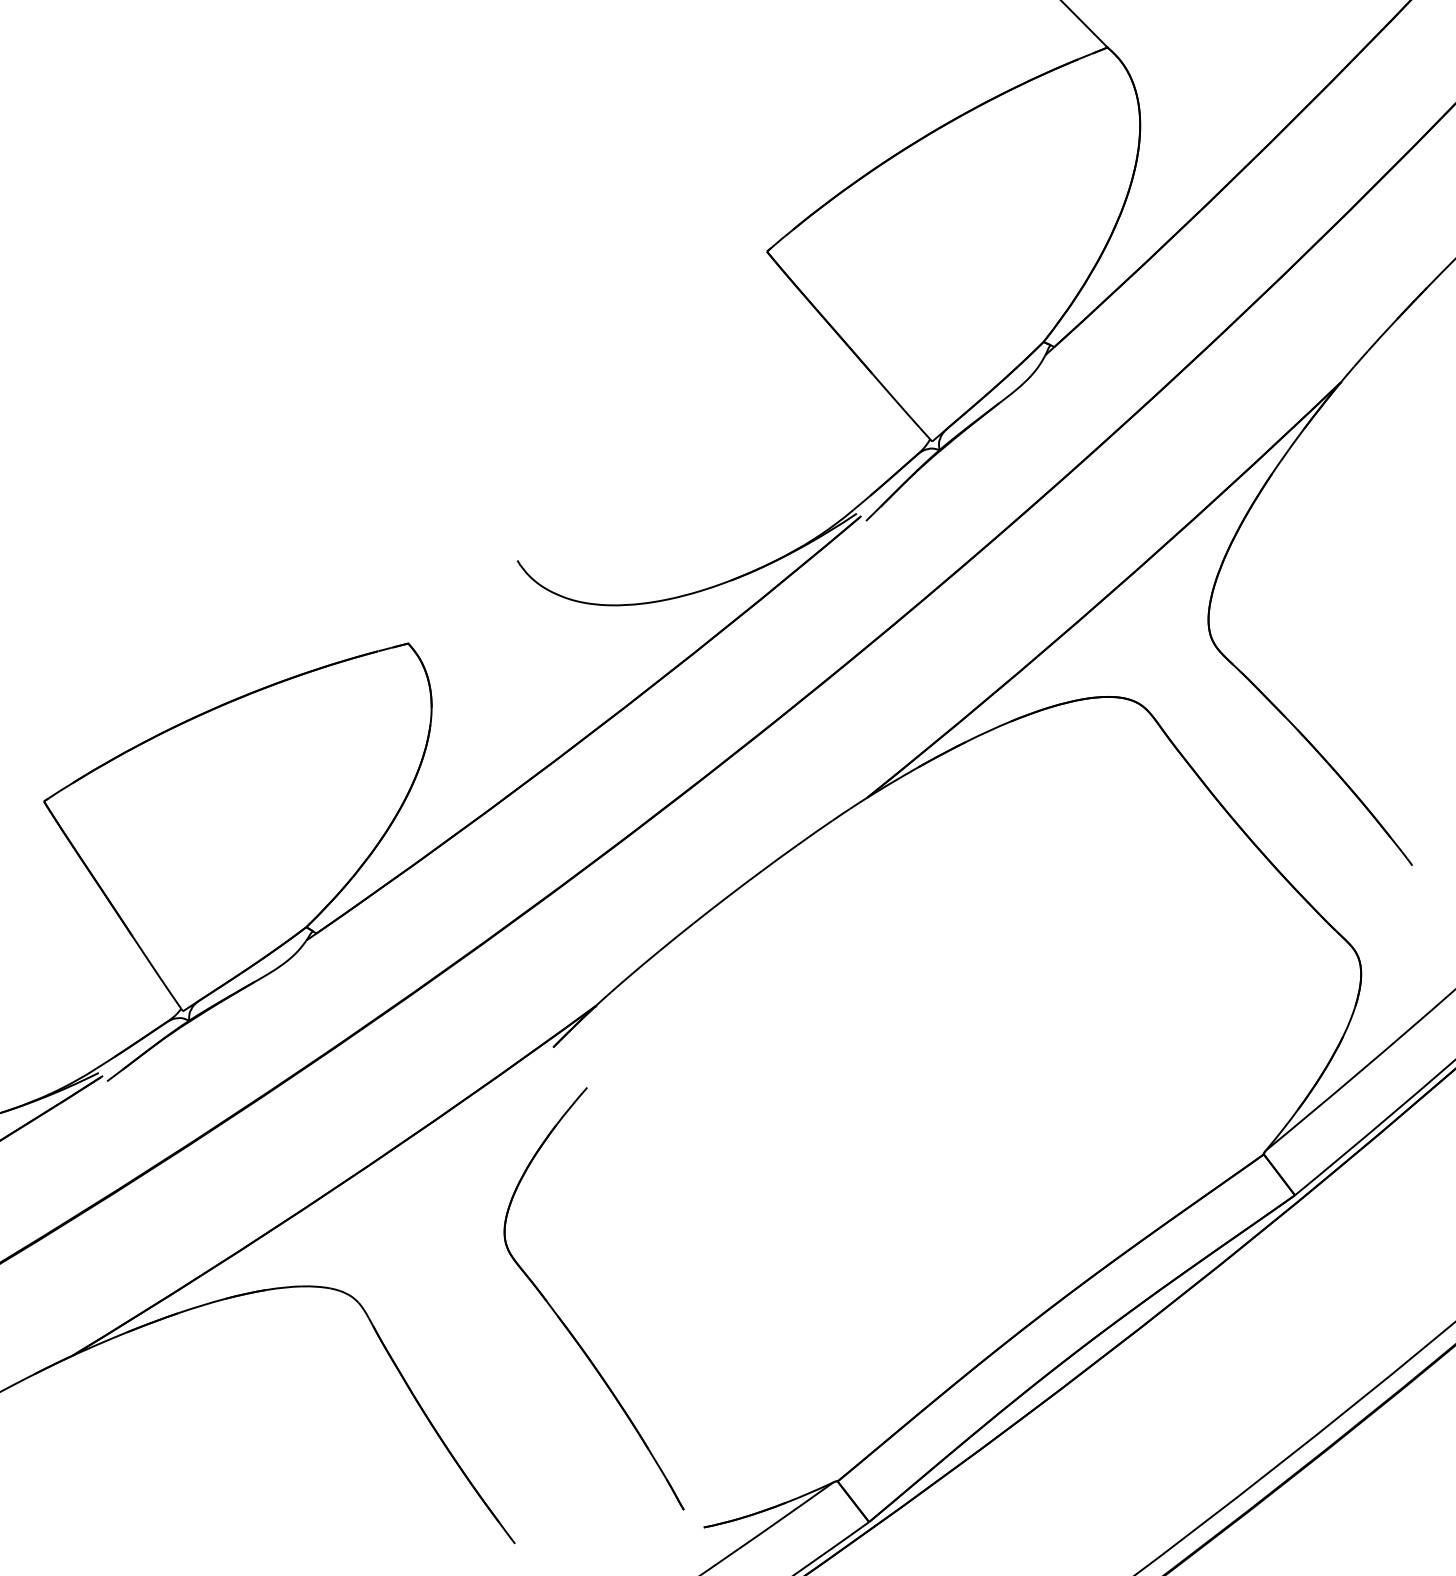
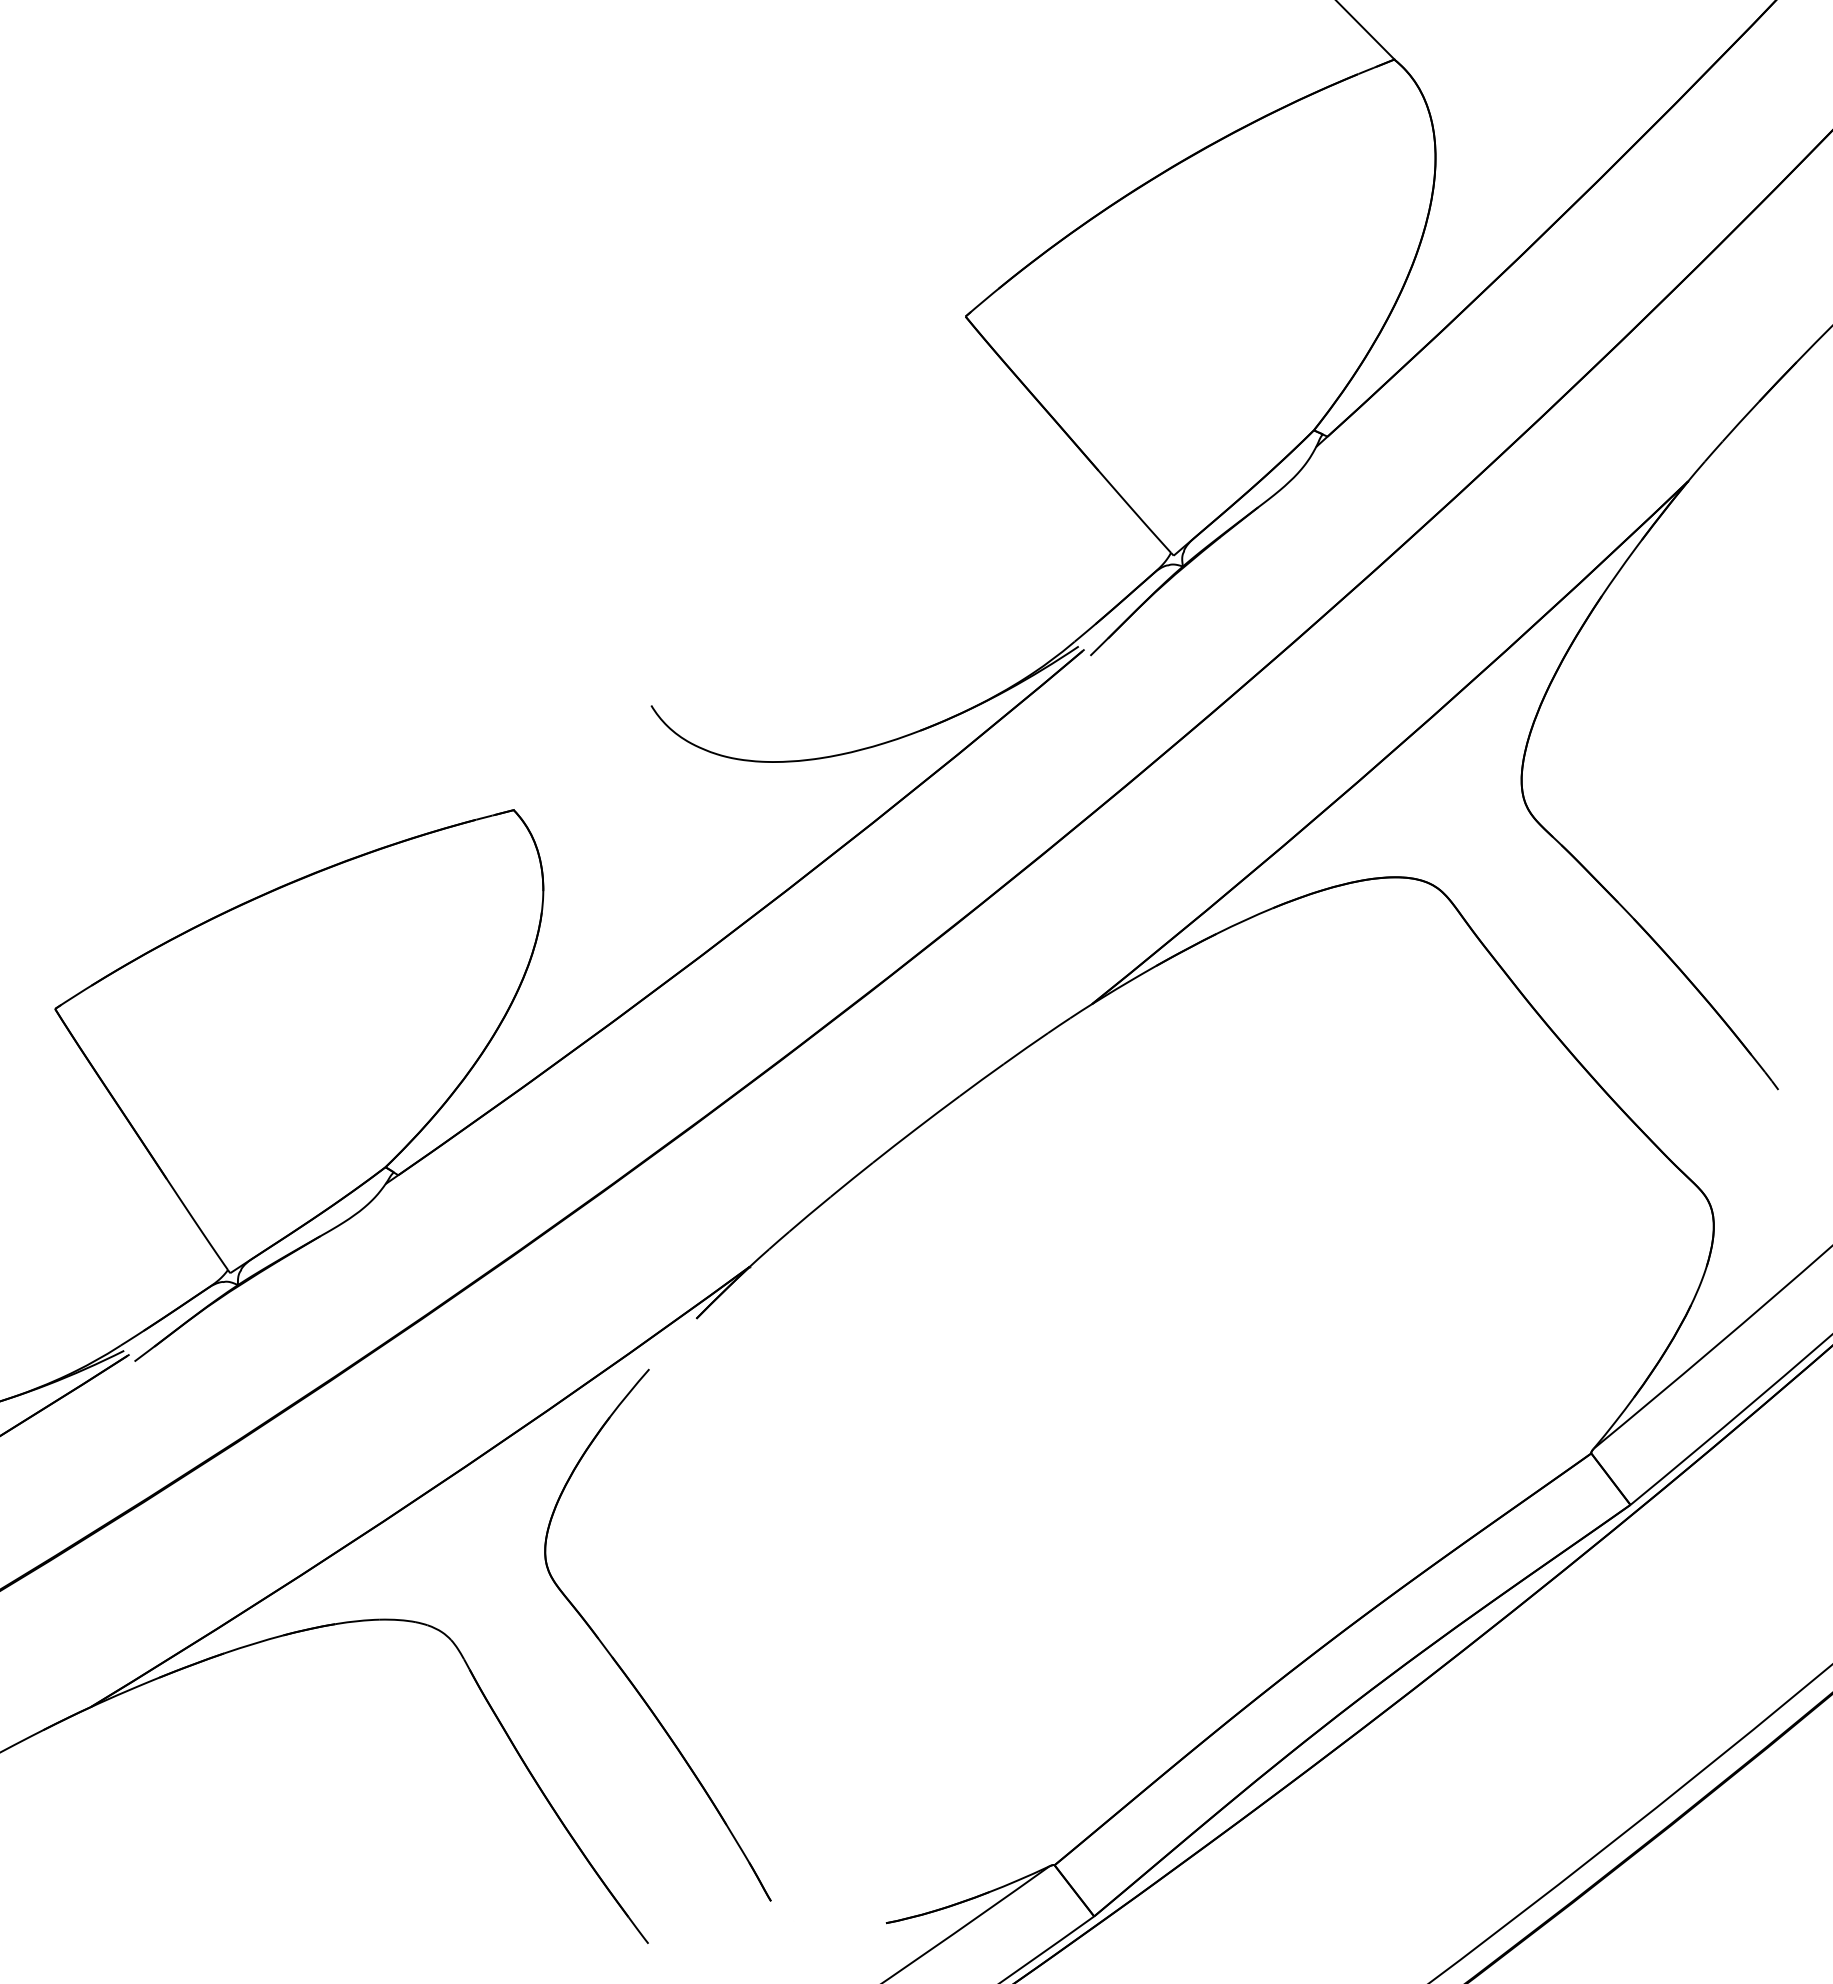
part: (562, 1321) -> (618, 1663), moved

